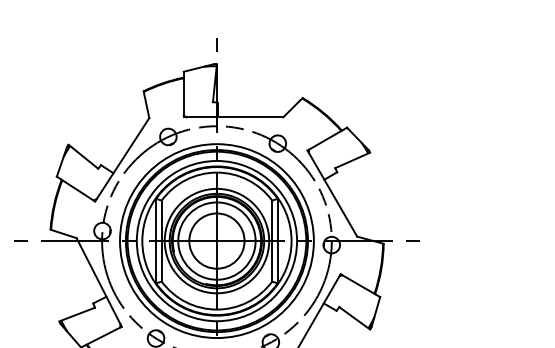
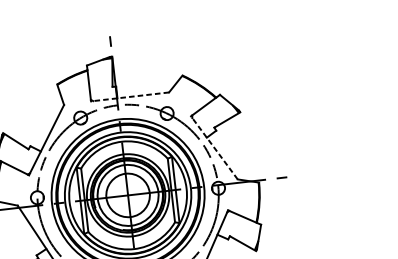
line: (233, 117) -> (130, 97), solid -> dashed
line: (332, 193) -> (214, 147), solid -> dashed

